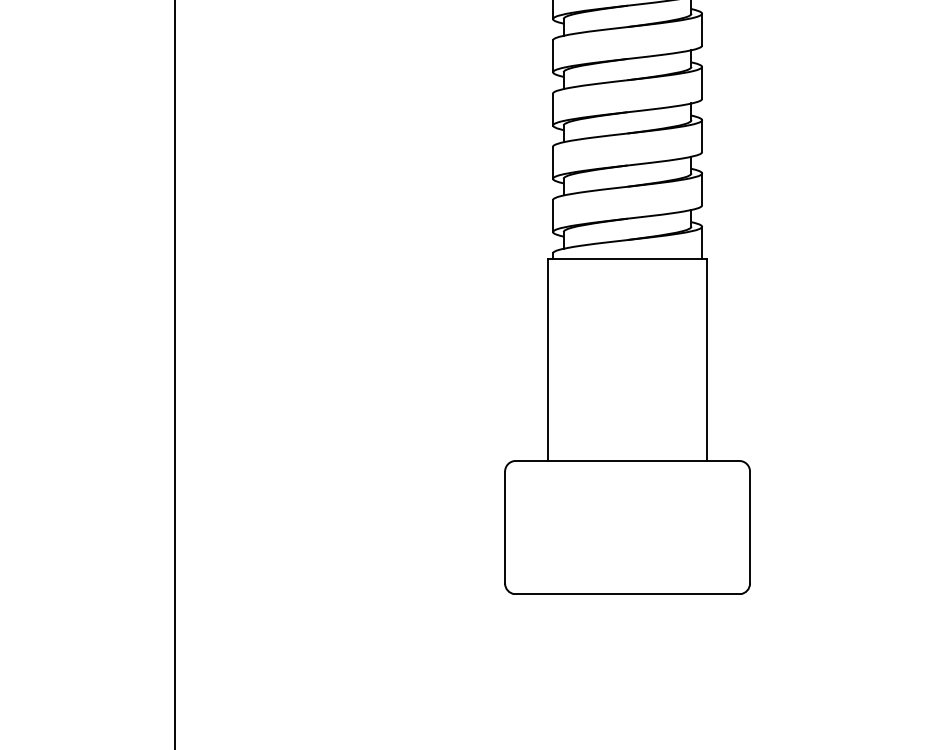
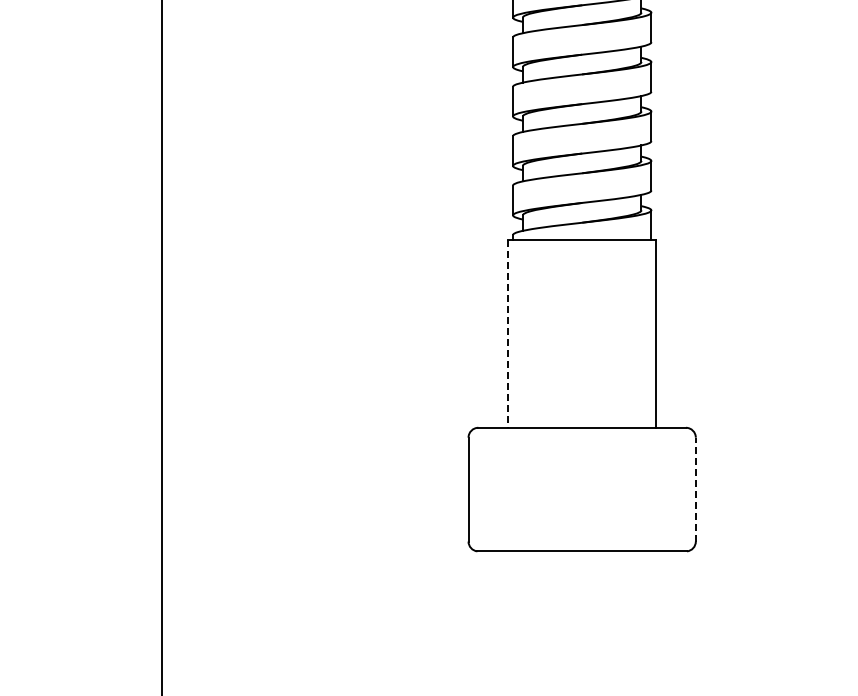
line: (548, 359) -> (508, 333), solid -> dashed
line: (749, 527) -> (695, 489), solid -> dashed

